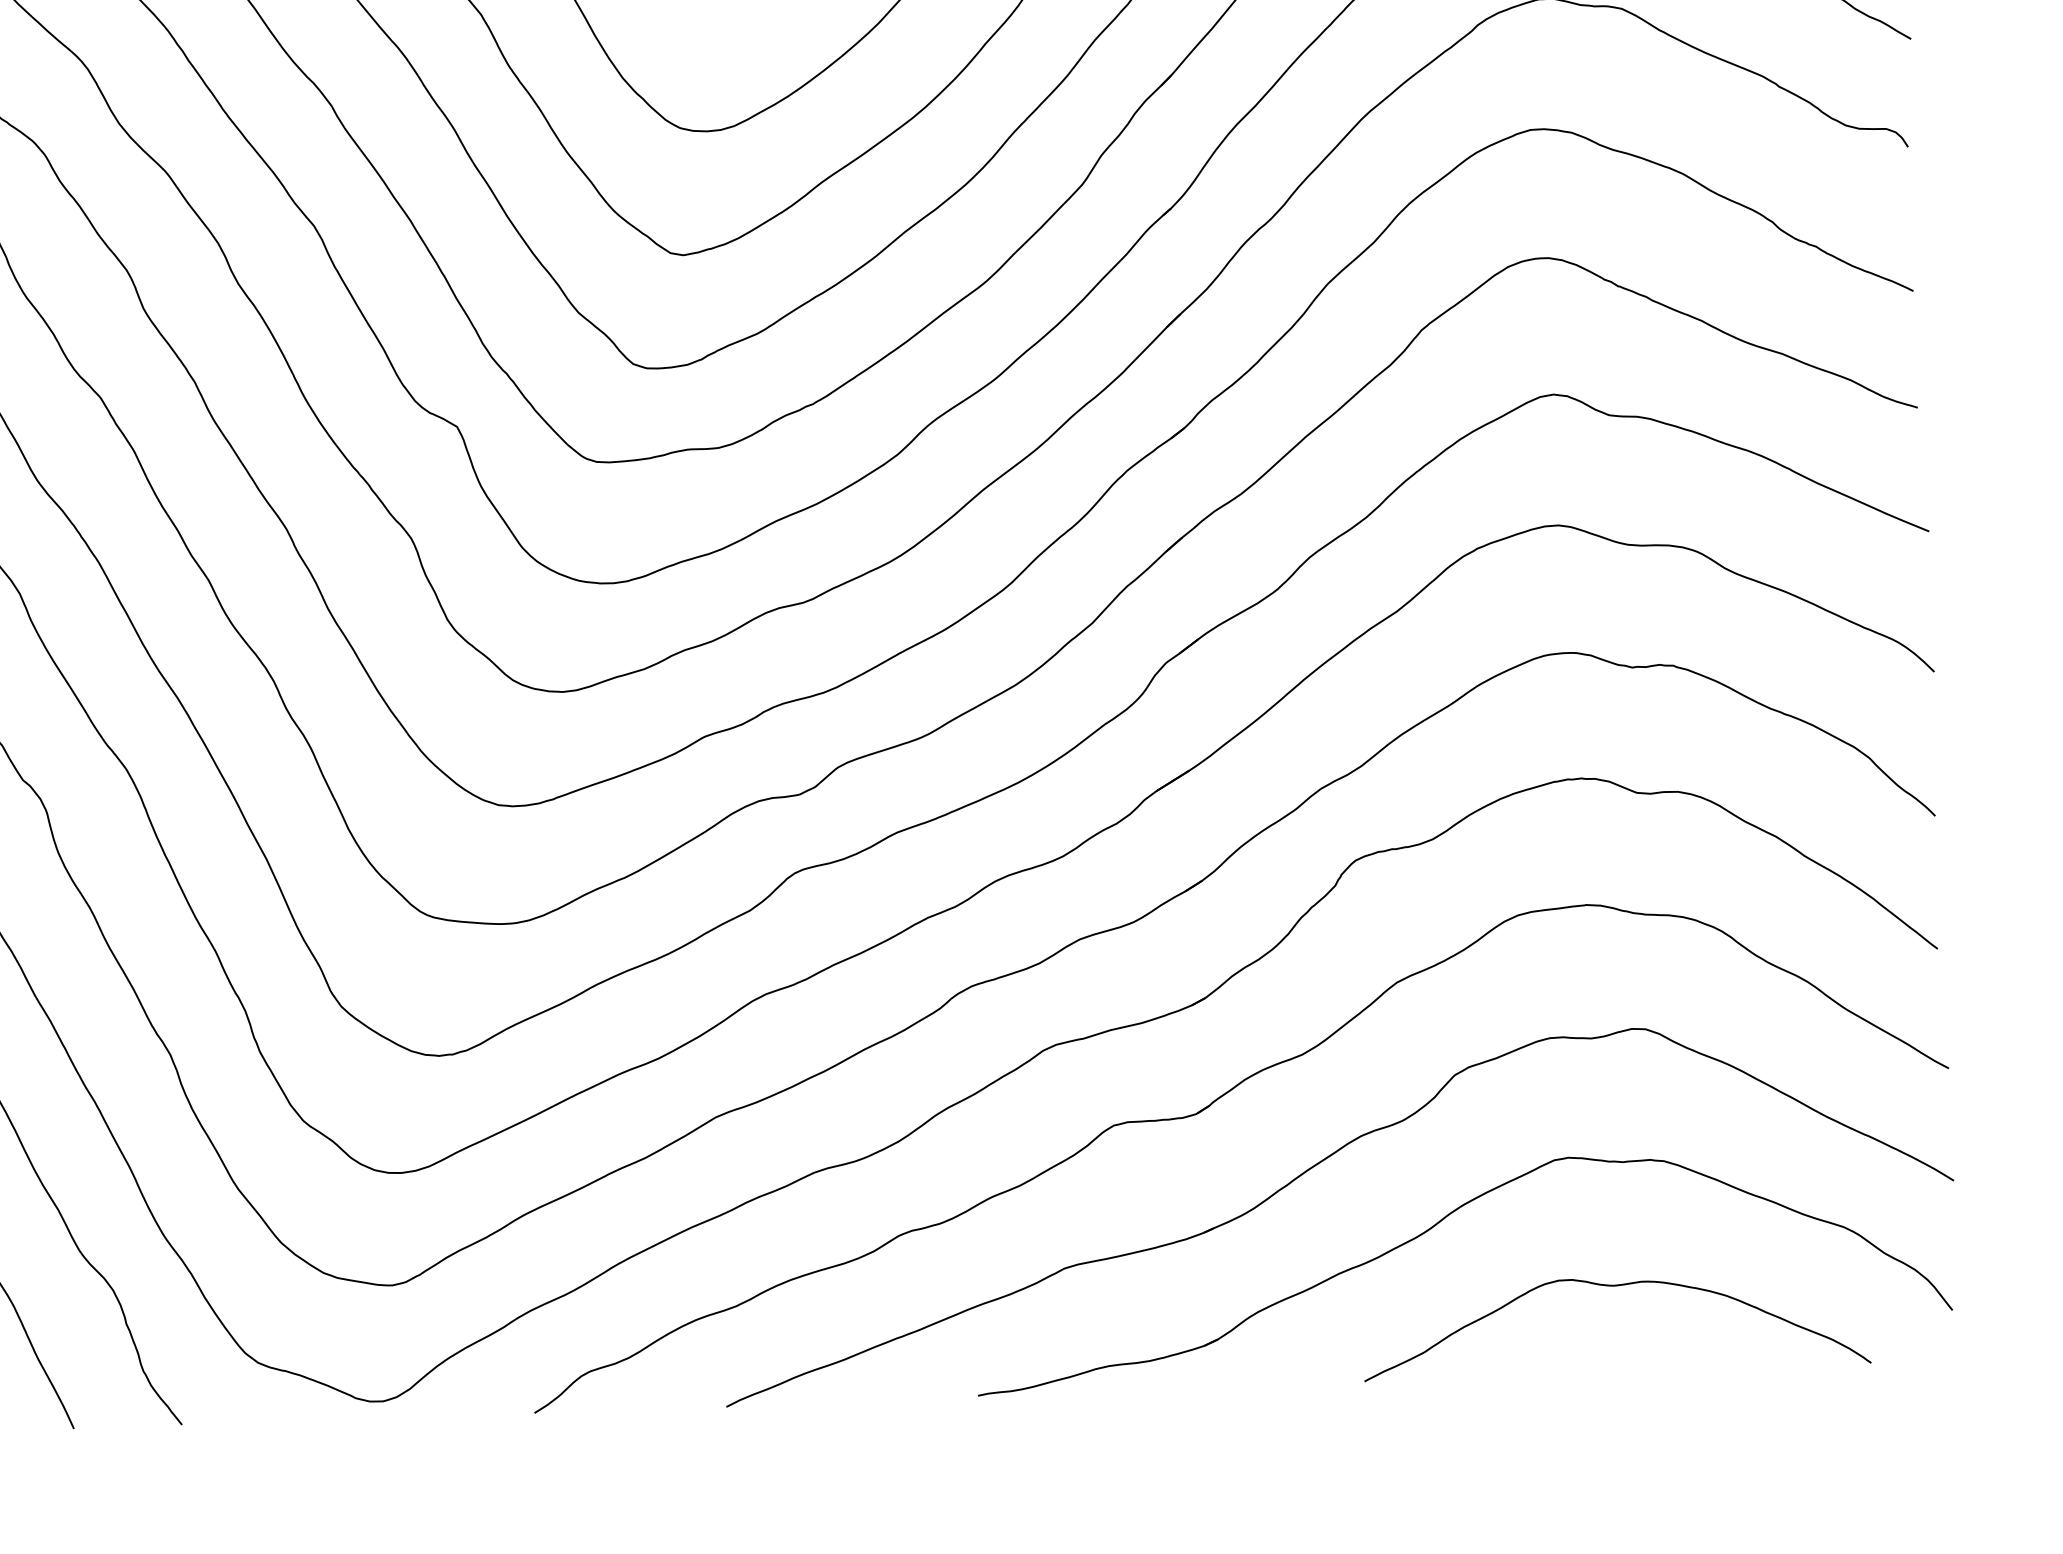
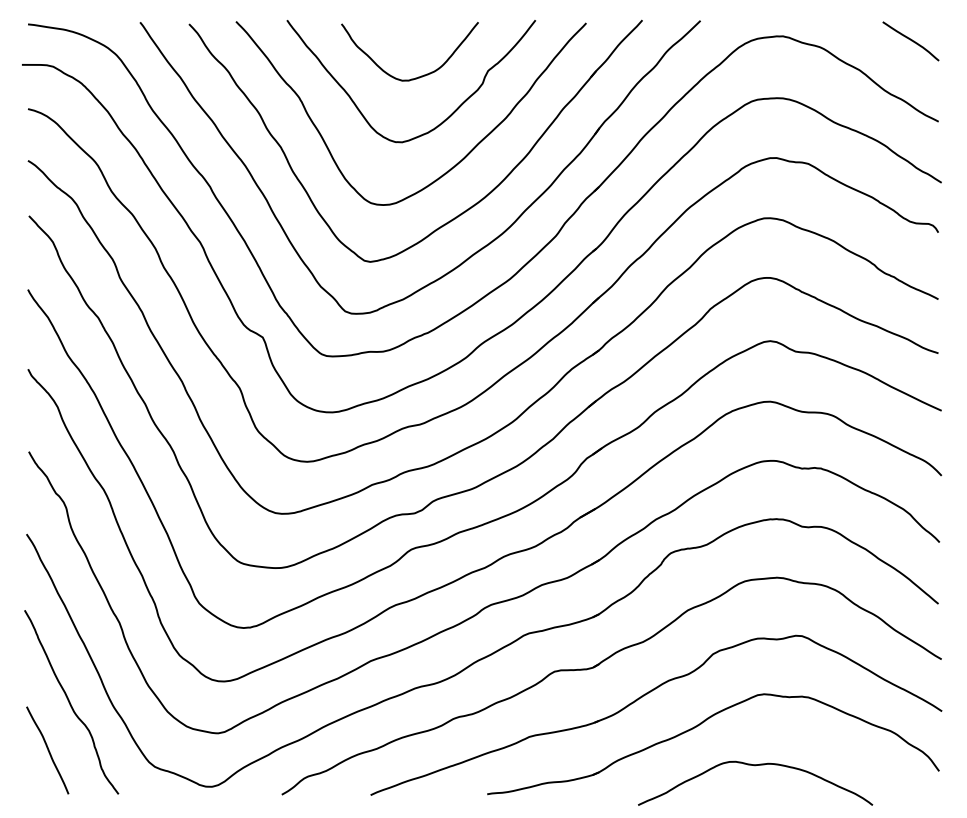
curve: (1614, 1288) -> (755, 766), moved

